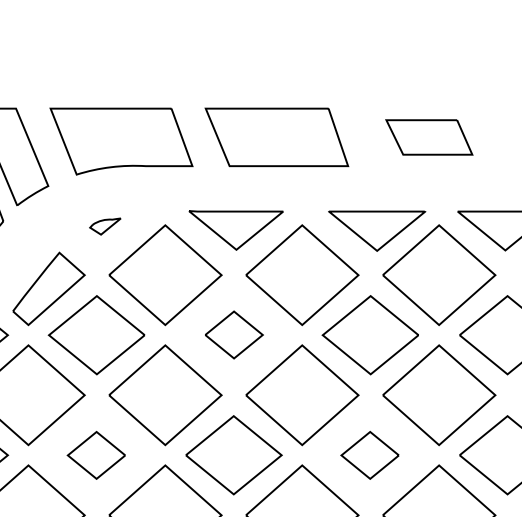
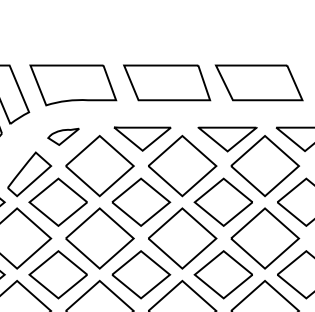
part: (428, 136) -> (258, 82), size x1.67
part: (105, 226) -> (63, 136), size x1.67
part: (234, 333) -> (141, 201), size x1.67
part: (95, 454) -> (57, 274), size x1.67
part: (368, 454) -> (222, 274), size x1.67

